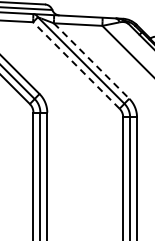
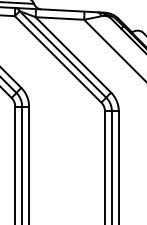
line: (91, 61) -> (73, 55), dashed -> solid
line: (76, 65) -> (58, 59), dashed -> solid

